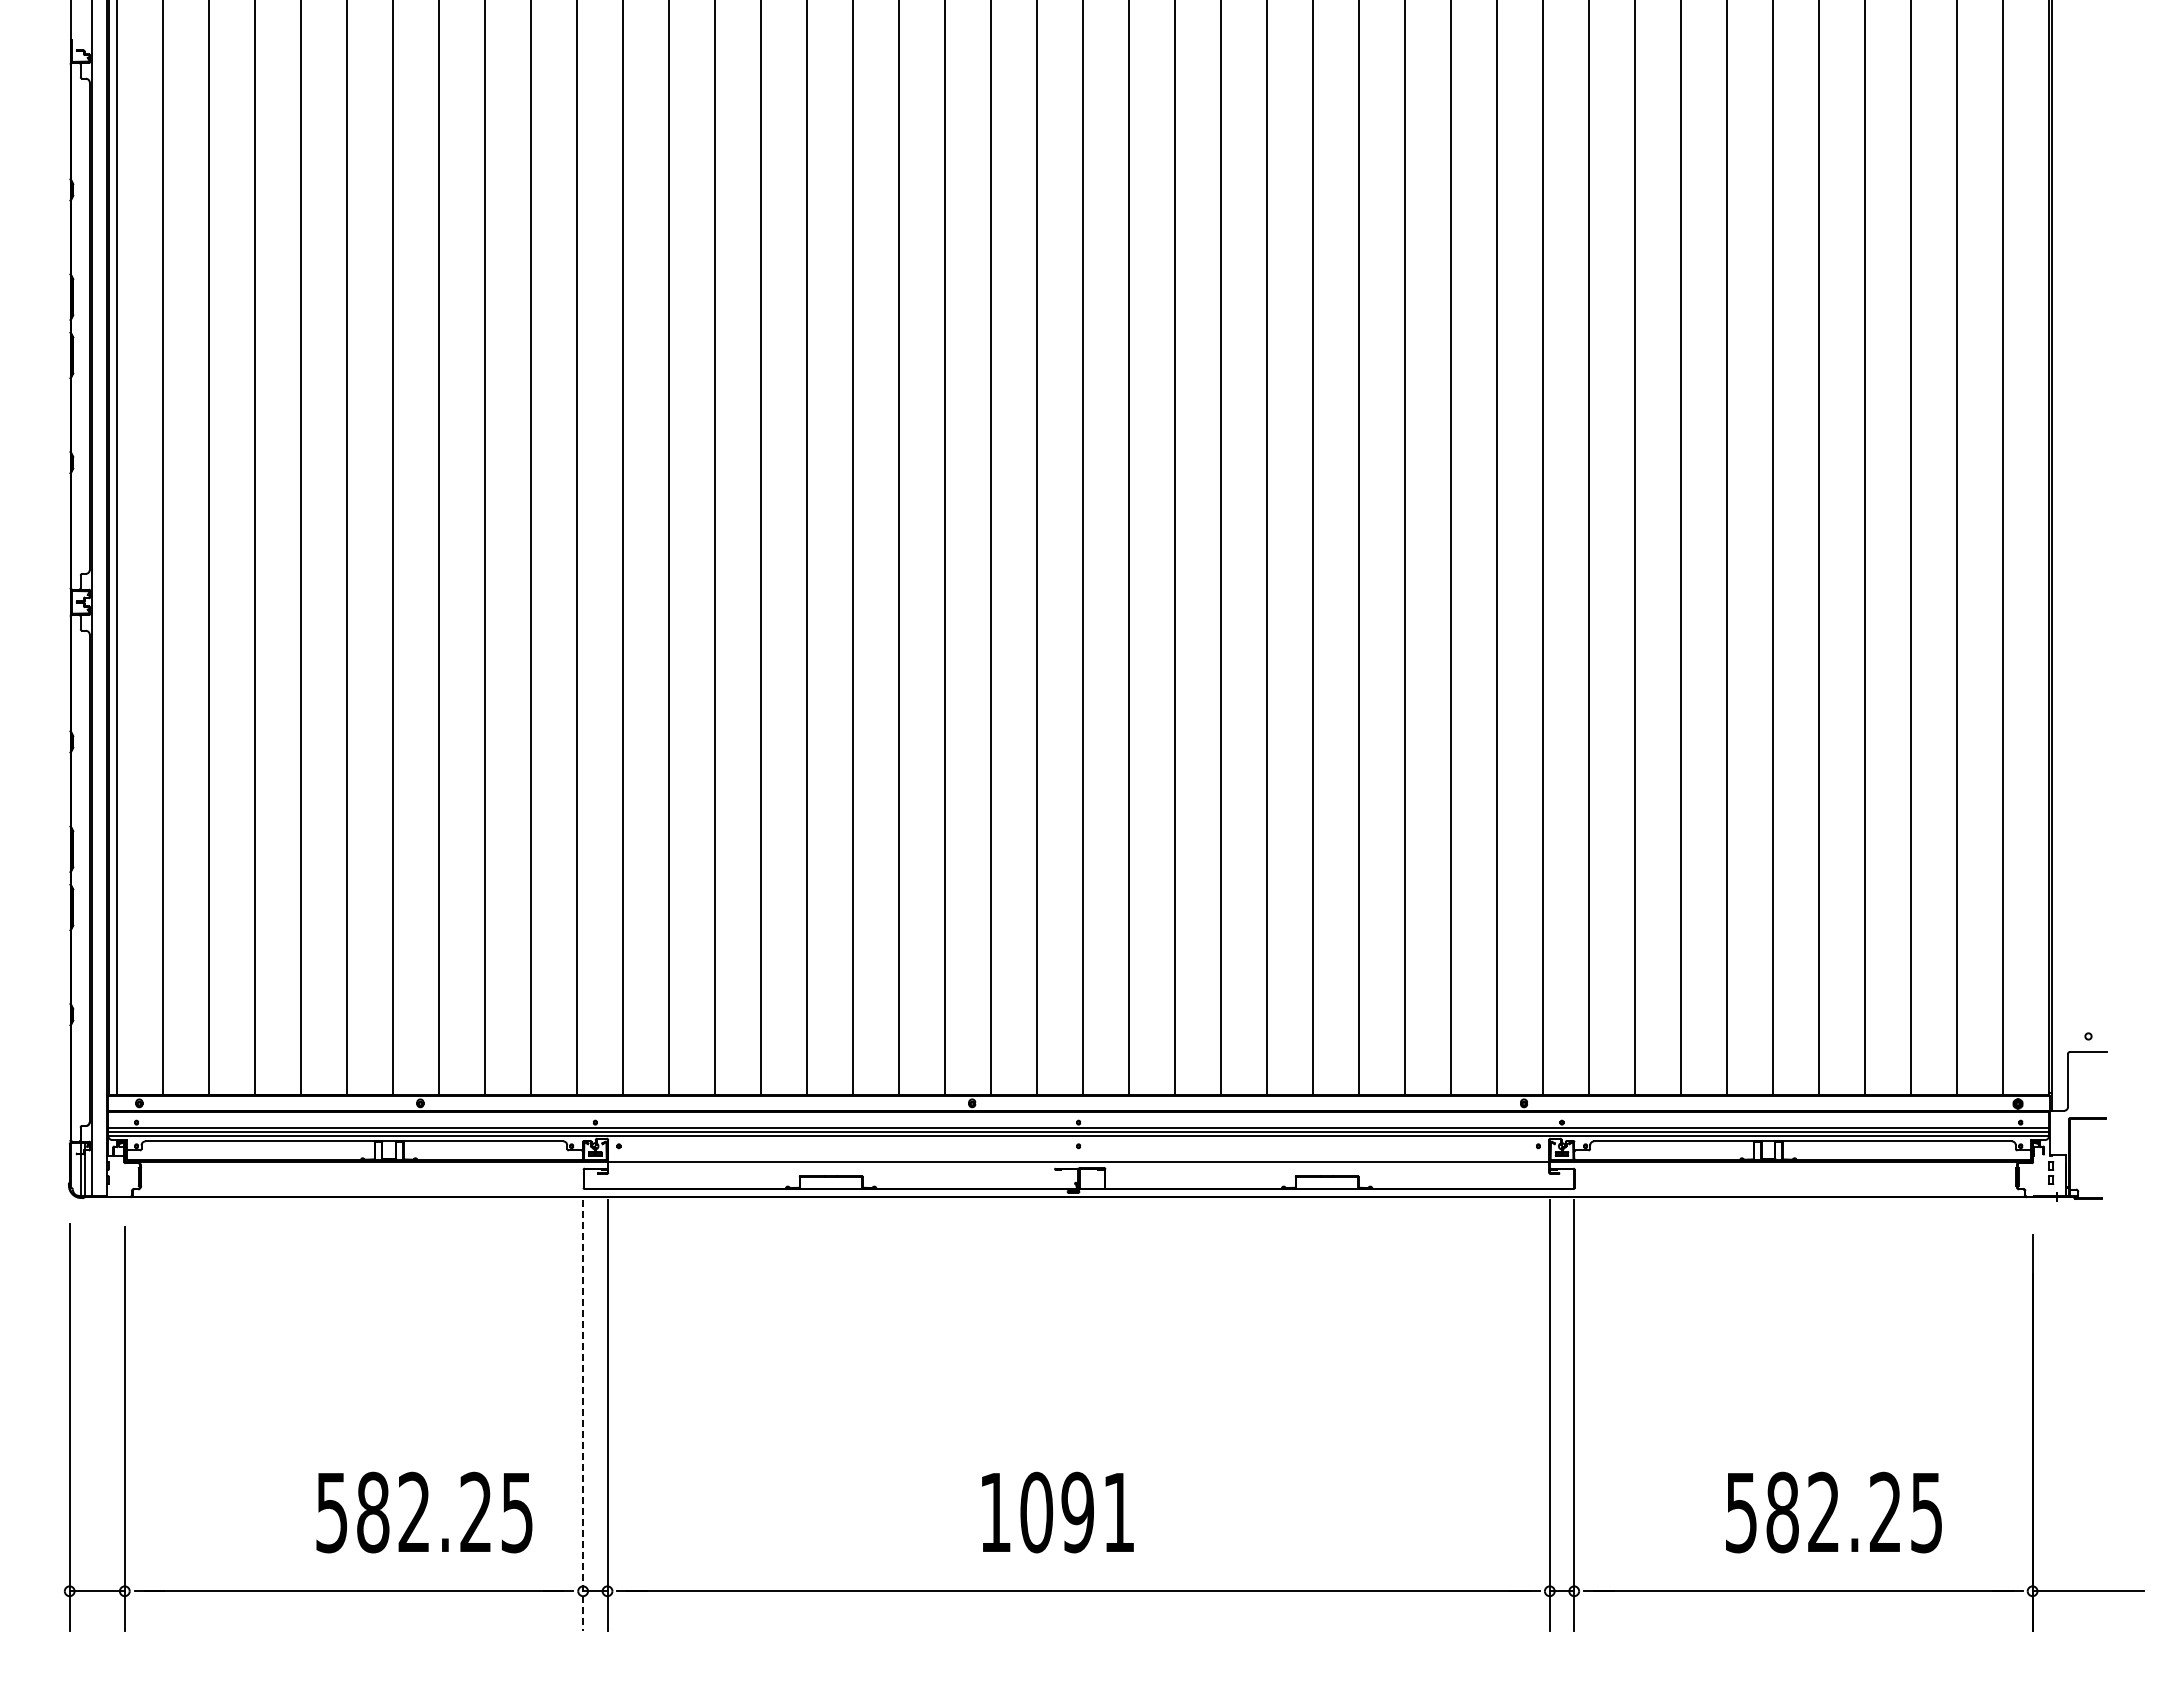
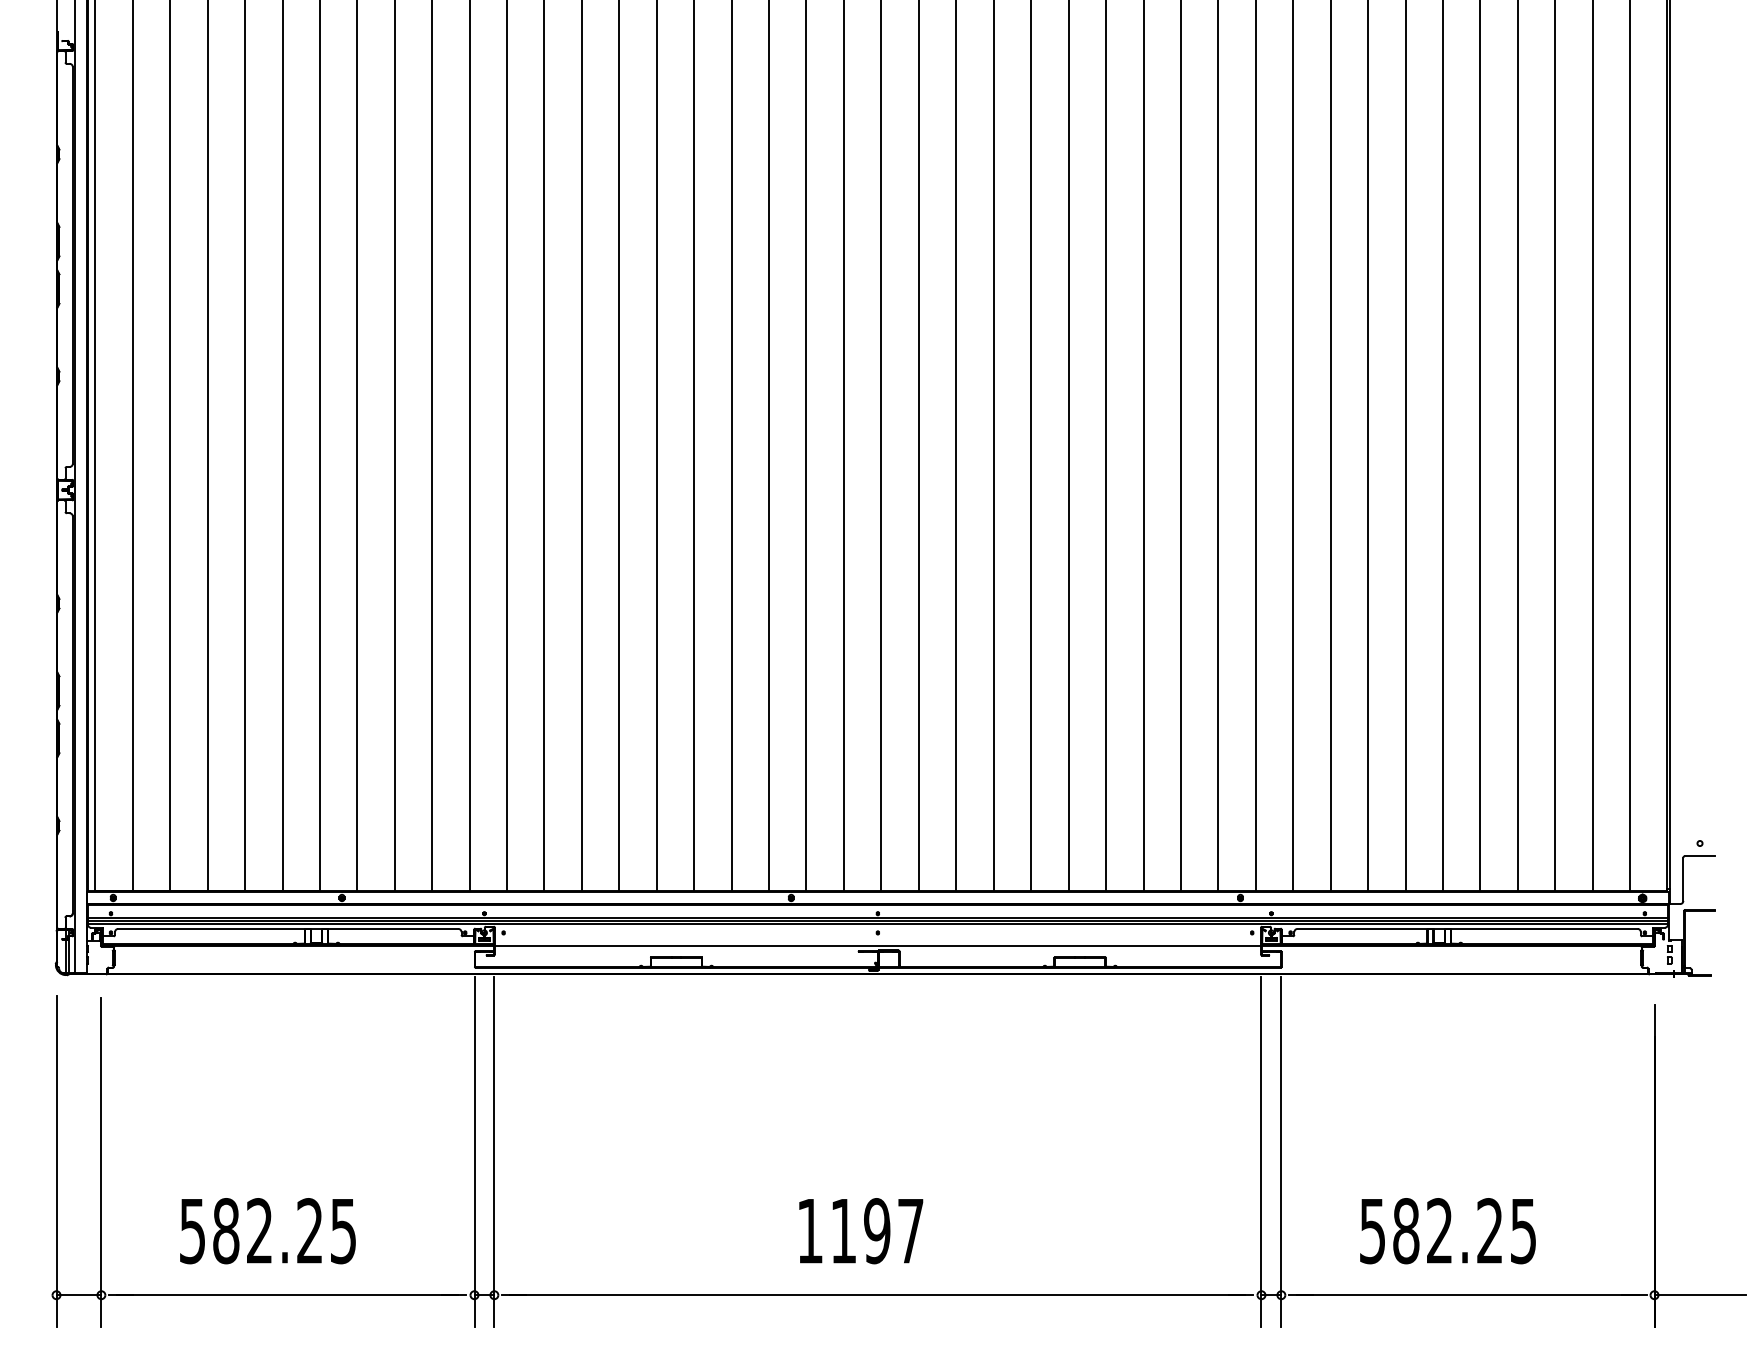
line: (583, 1415) -> (474, 1152), dashed -> solid
text: (424, 1512) -> (268, 1231), moved
text: (1077, 1512) -> (876, 1231), 1091 -> 1197
text: (1833, 1512) -> (1447, 1231), moved

